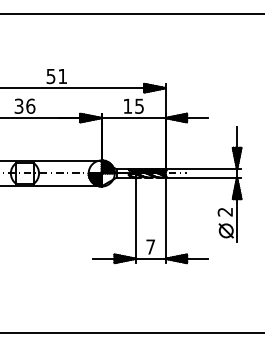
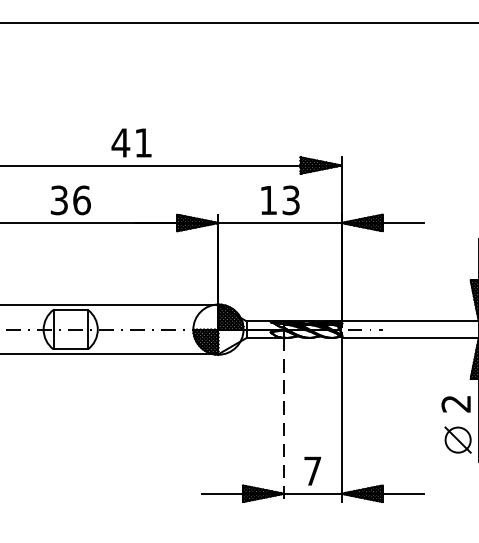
text: (50, 76) -> (119, 143), 51 -> 41
text: (139, 105) -> (291, 198), 15 -> 13
line: (135, 220) -> (283, 420), solid -> dashed

